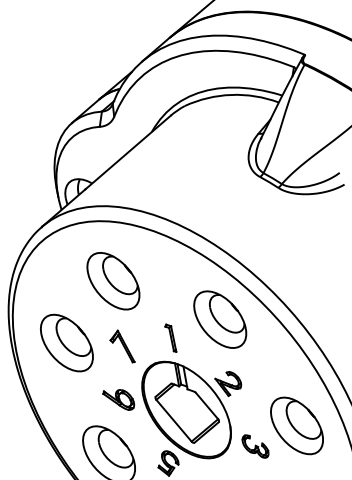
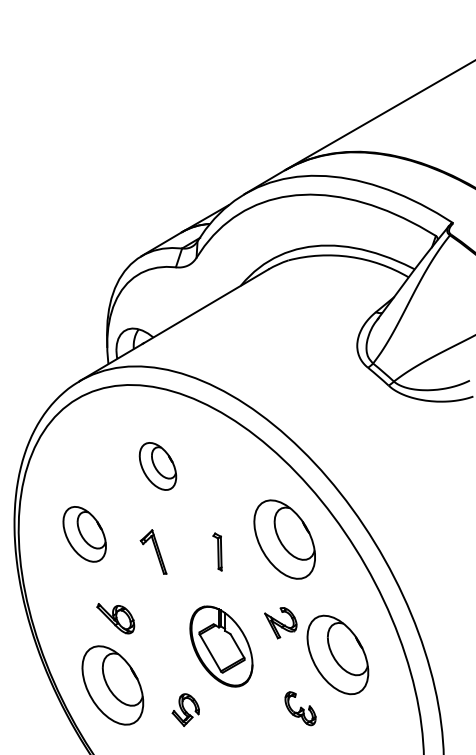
part: (113, 281) -> (157, 466), size x0.6
part: (66, 343) -> (84, 534), size x0.7
part: (118, 400) -> (115, 618), moved
part: (186, 409) -> (221, 646), size x0.6
part: (296, 425) -> (337, 654), moved

